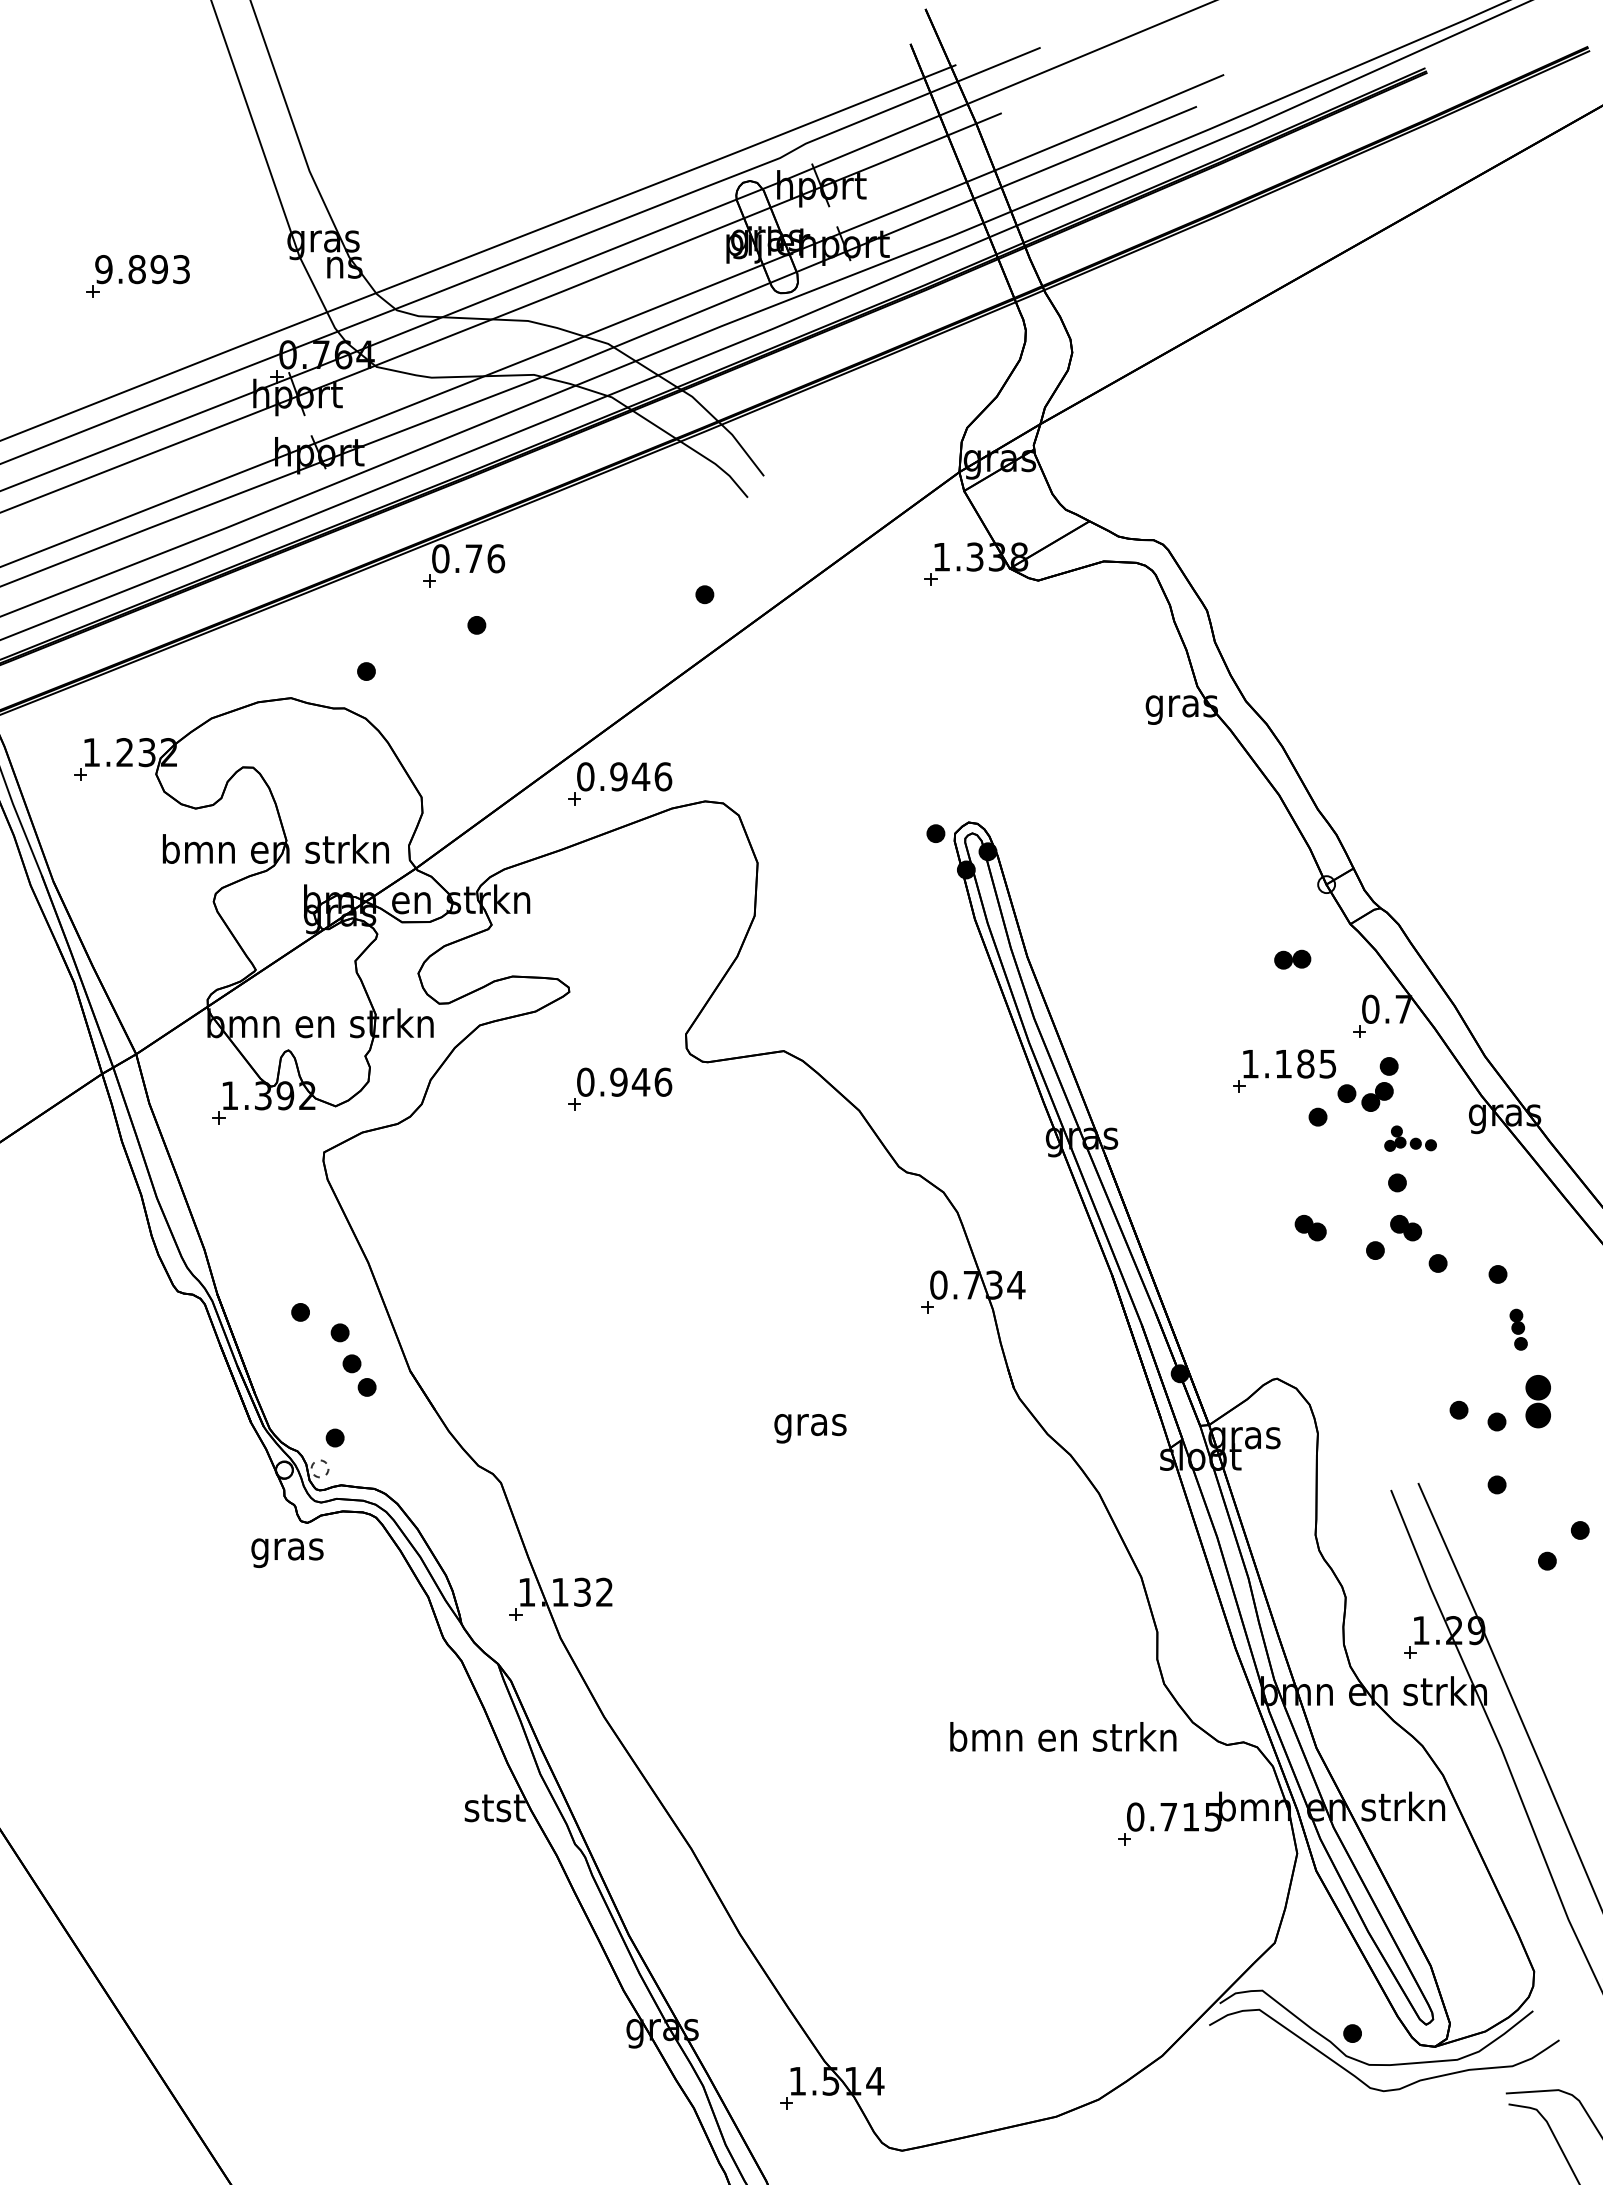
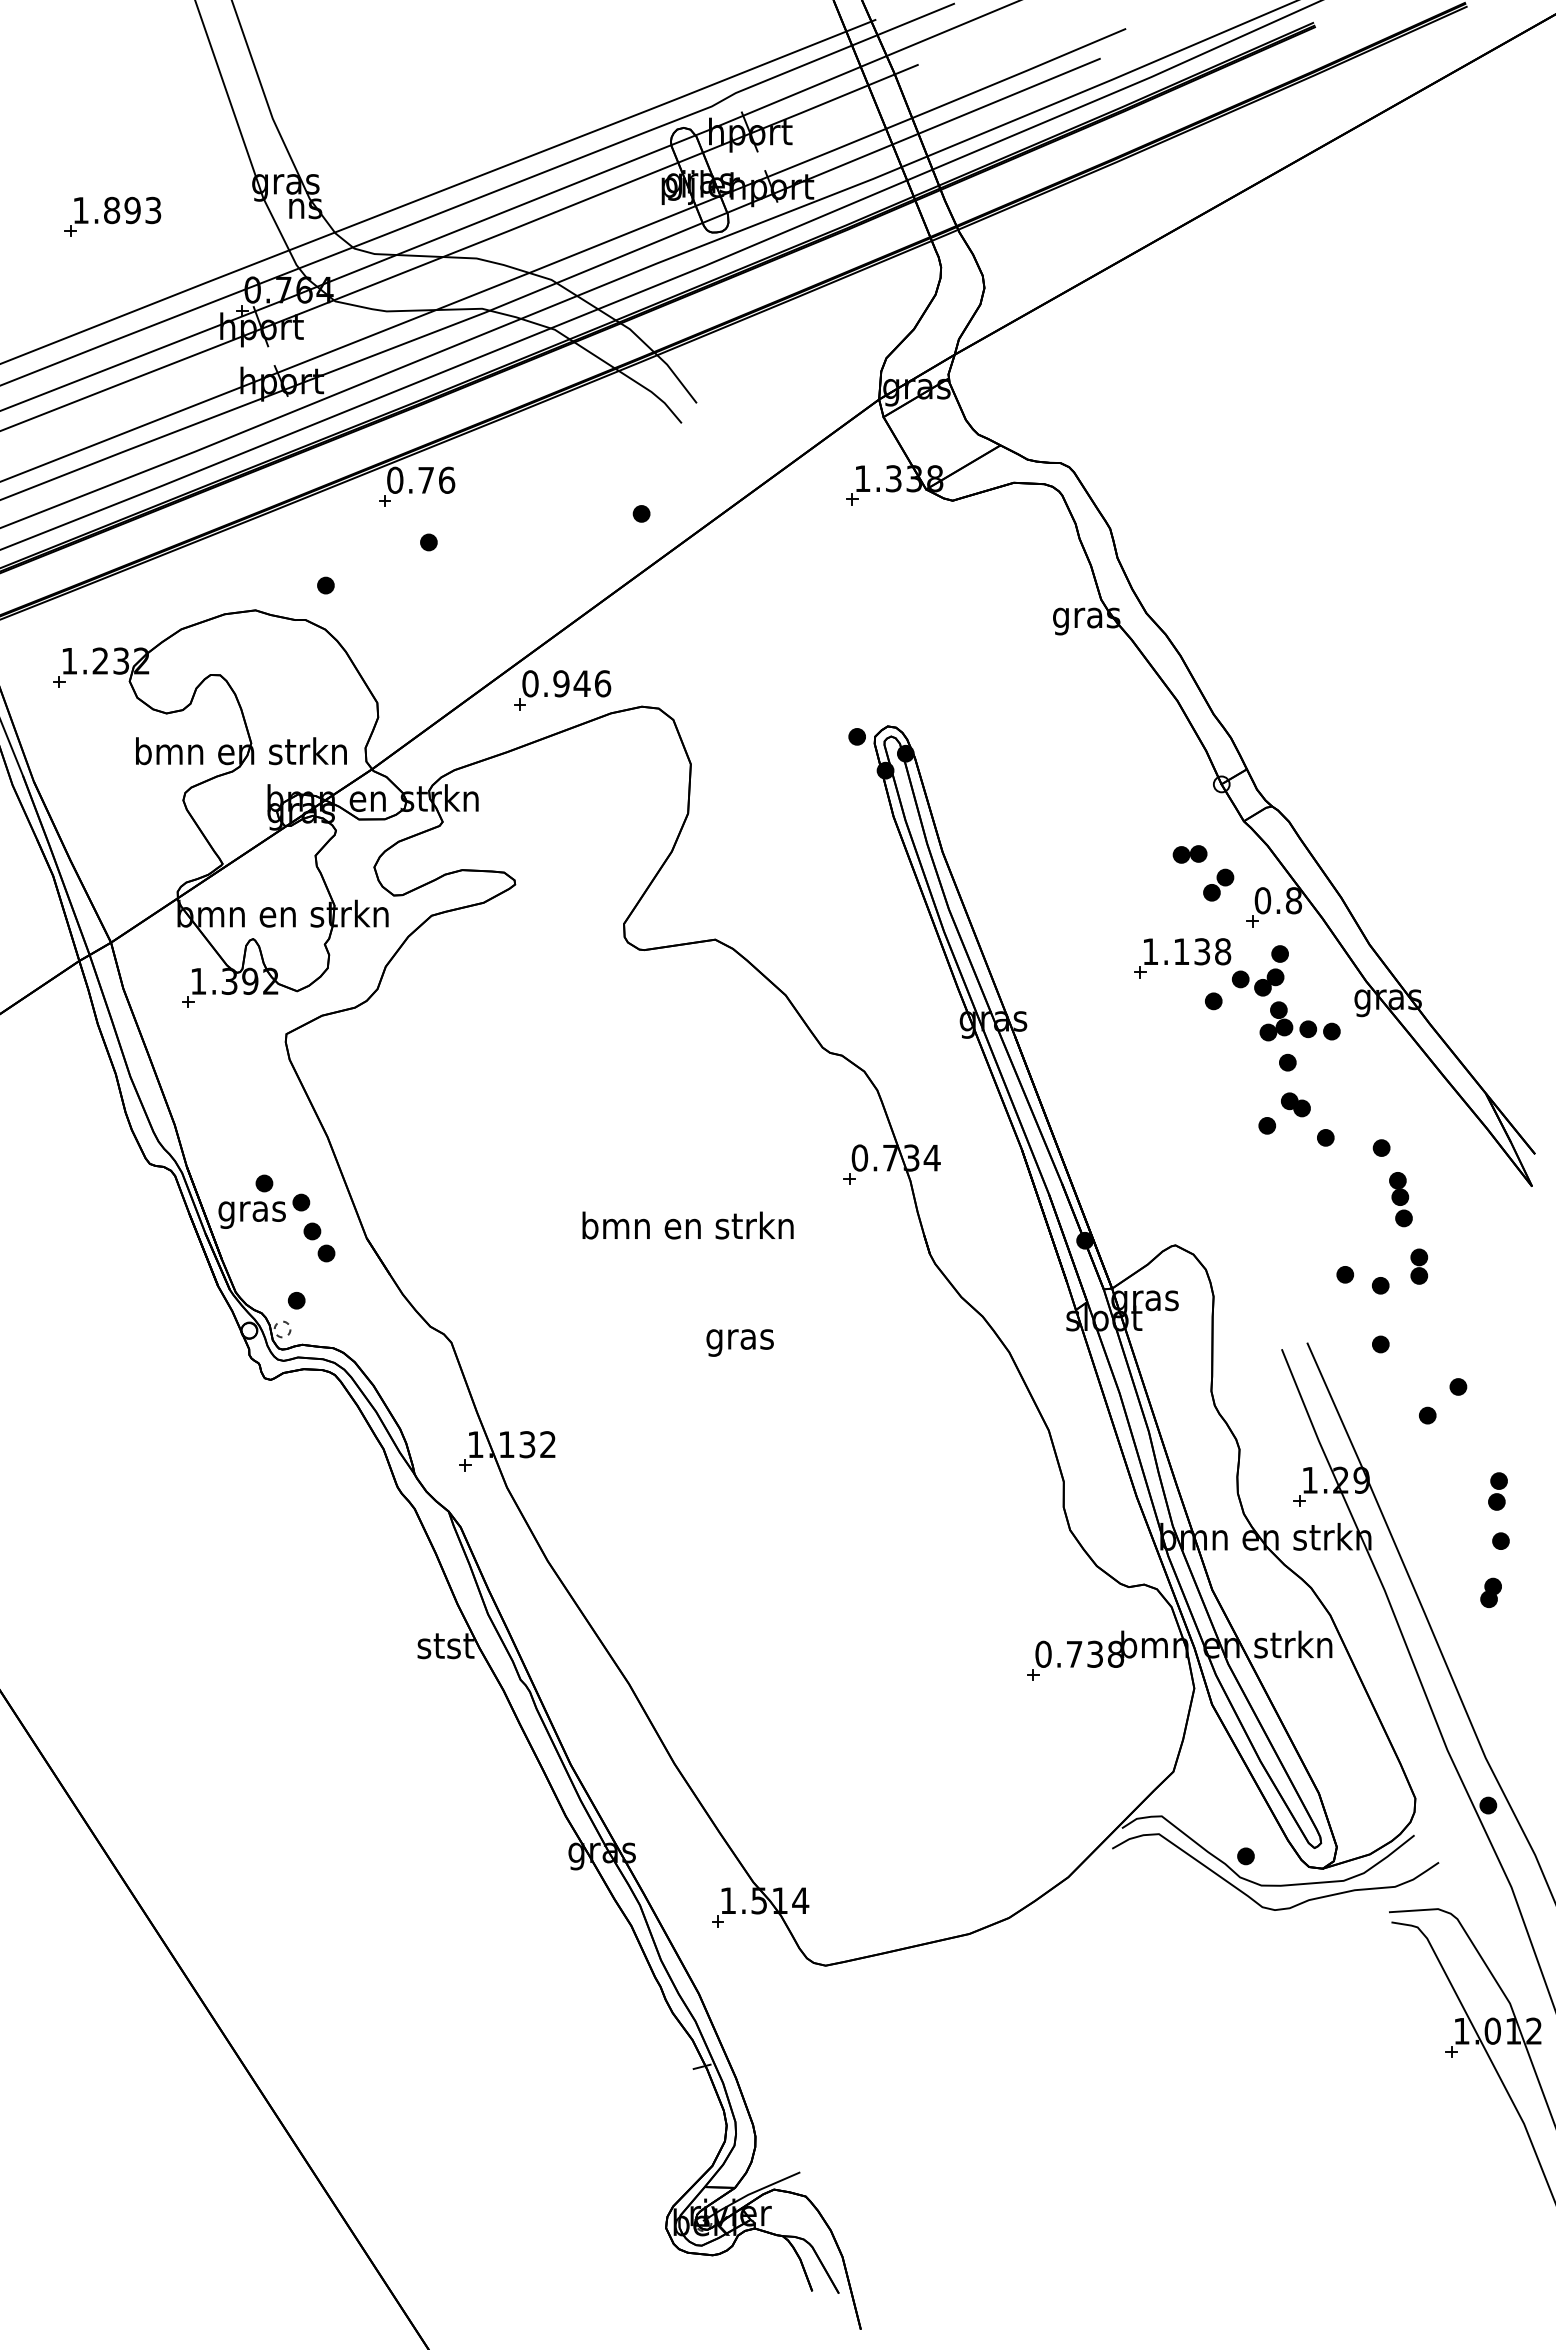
text: (103, 269) -> (80, 210), 9.893 -> 1.893
part: (1323, 991) -> (1218, 884), added
text: (1403, 1009) -> (1293, 900), 0.7 -> 0.8
text: (1316, 1063) -> (1212, 951), 1.185 -> 1.138
part: (620, 1089) -> (562, 975), removed
part: (1409, 1138) -> (1299, 1021), size x1.67
part: (1310, 1227) -> (1206, 1104), removed
part: (1518, 1329) -> (1400, 1199), size x1.43
part: (1538, 1401) -> (1419, 1266), size x0.71
text: (809, 1428) -> (739, 1342), moved
text: (286, 1552) -> (251, 1214), moved
text: (1062, 1736) -> (687, 1225), moved
text: (1202, 1816) -> (1105, 1653), 0.715 -> 0.738

